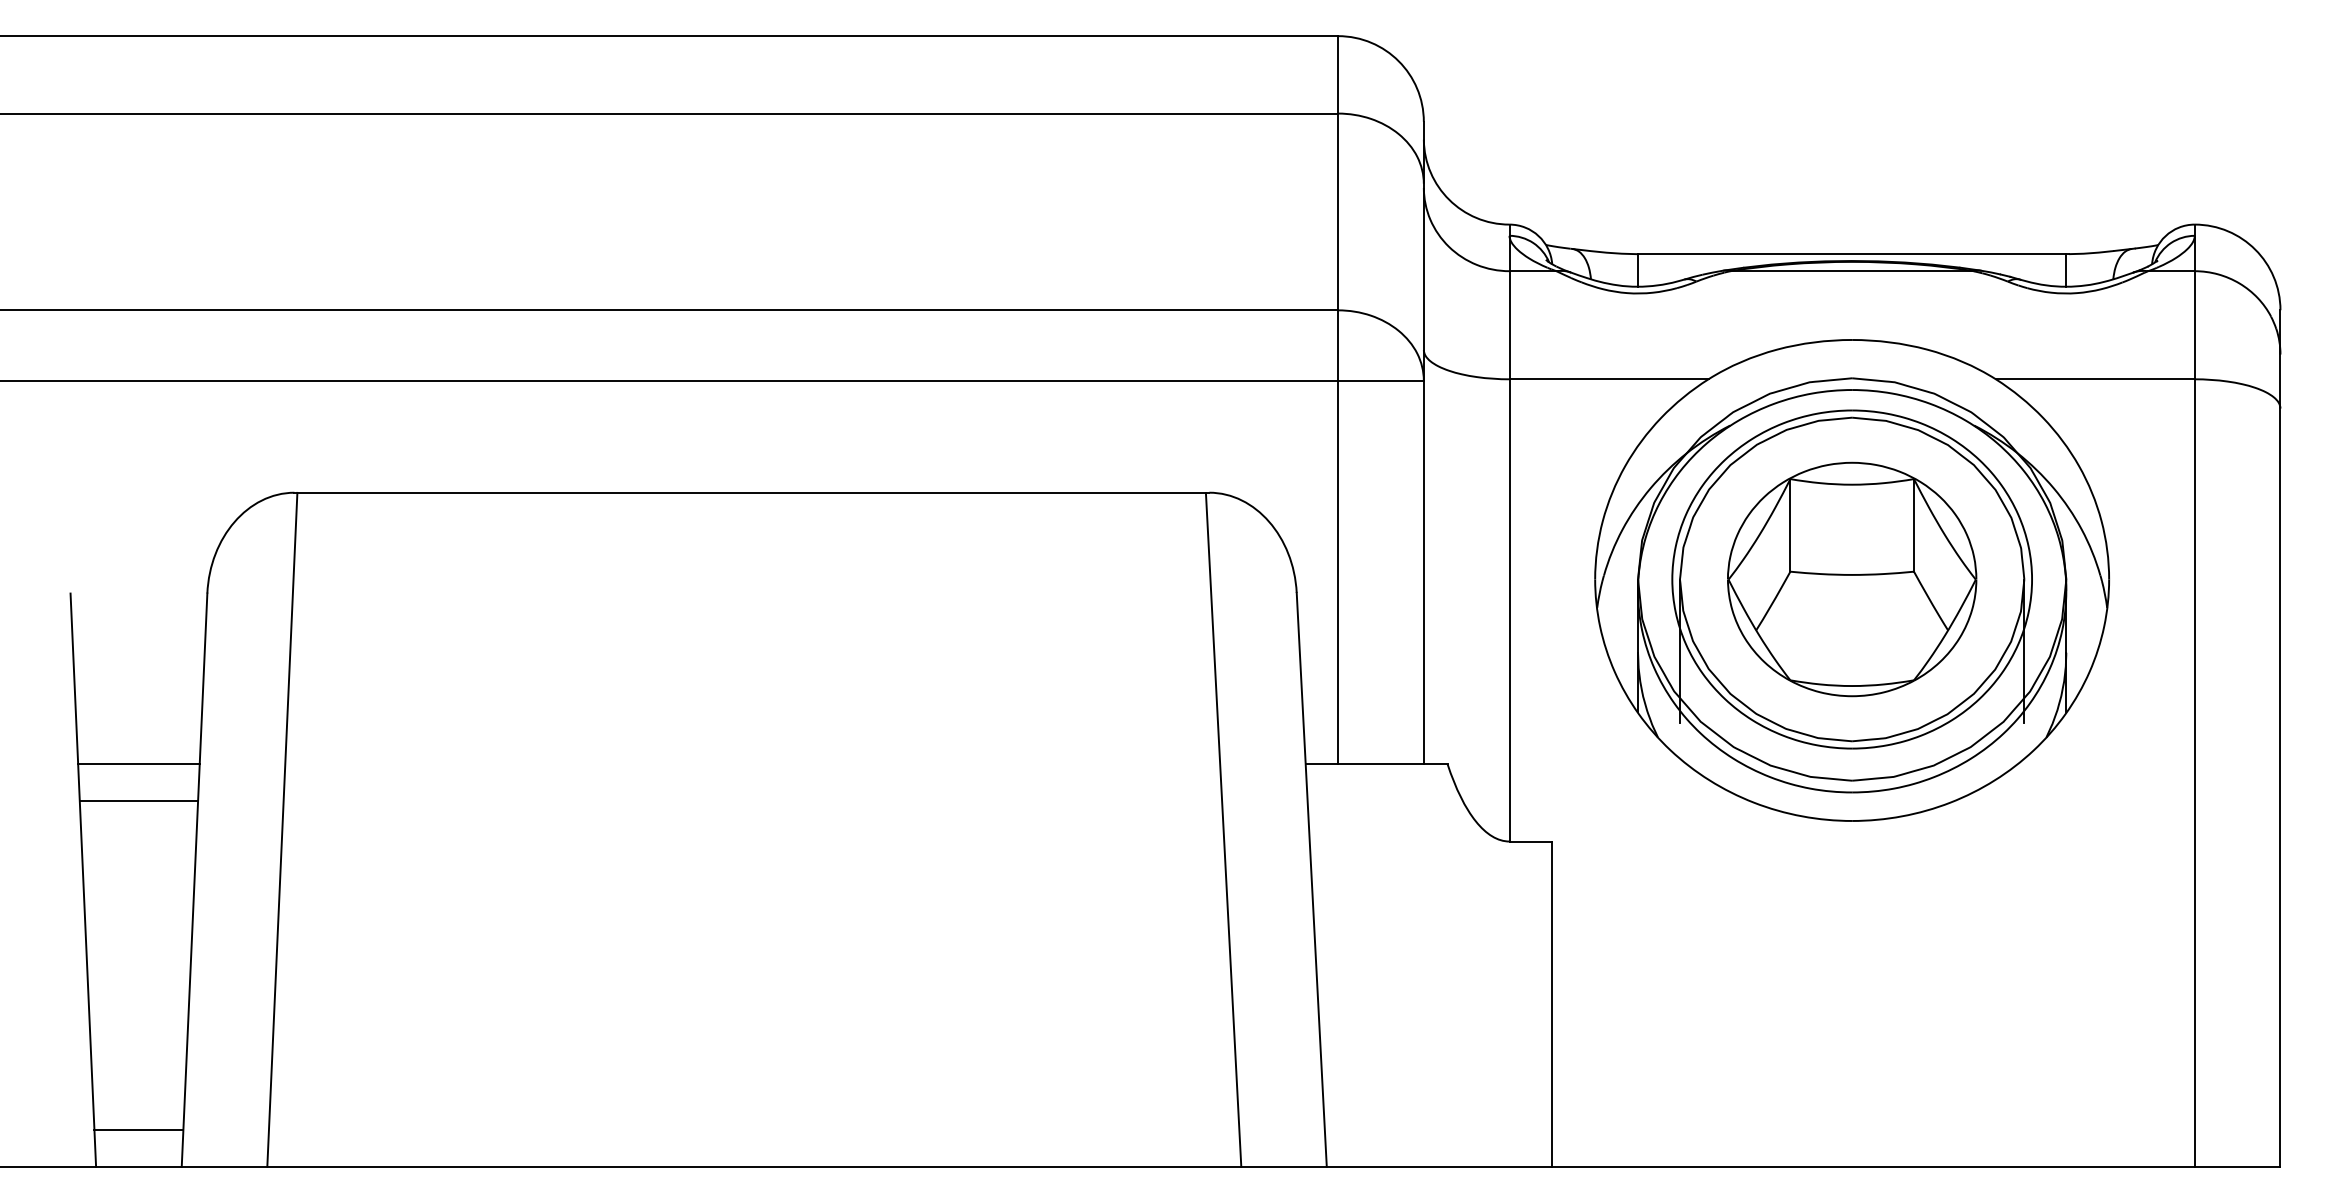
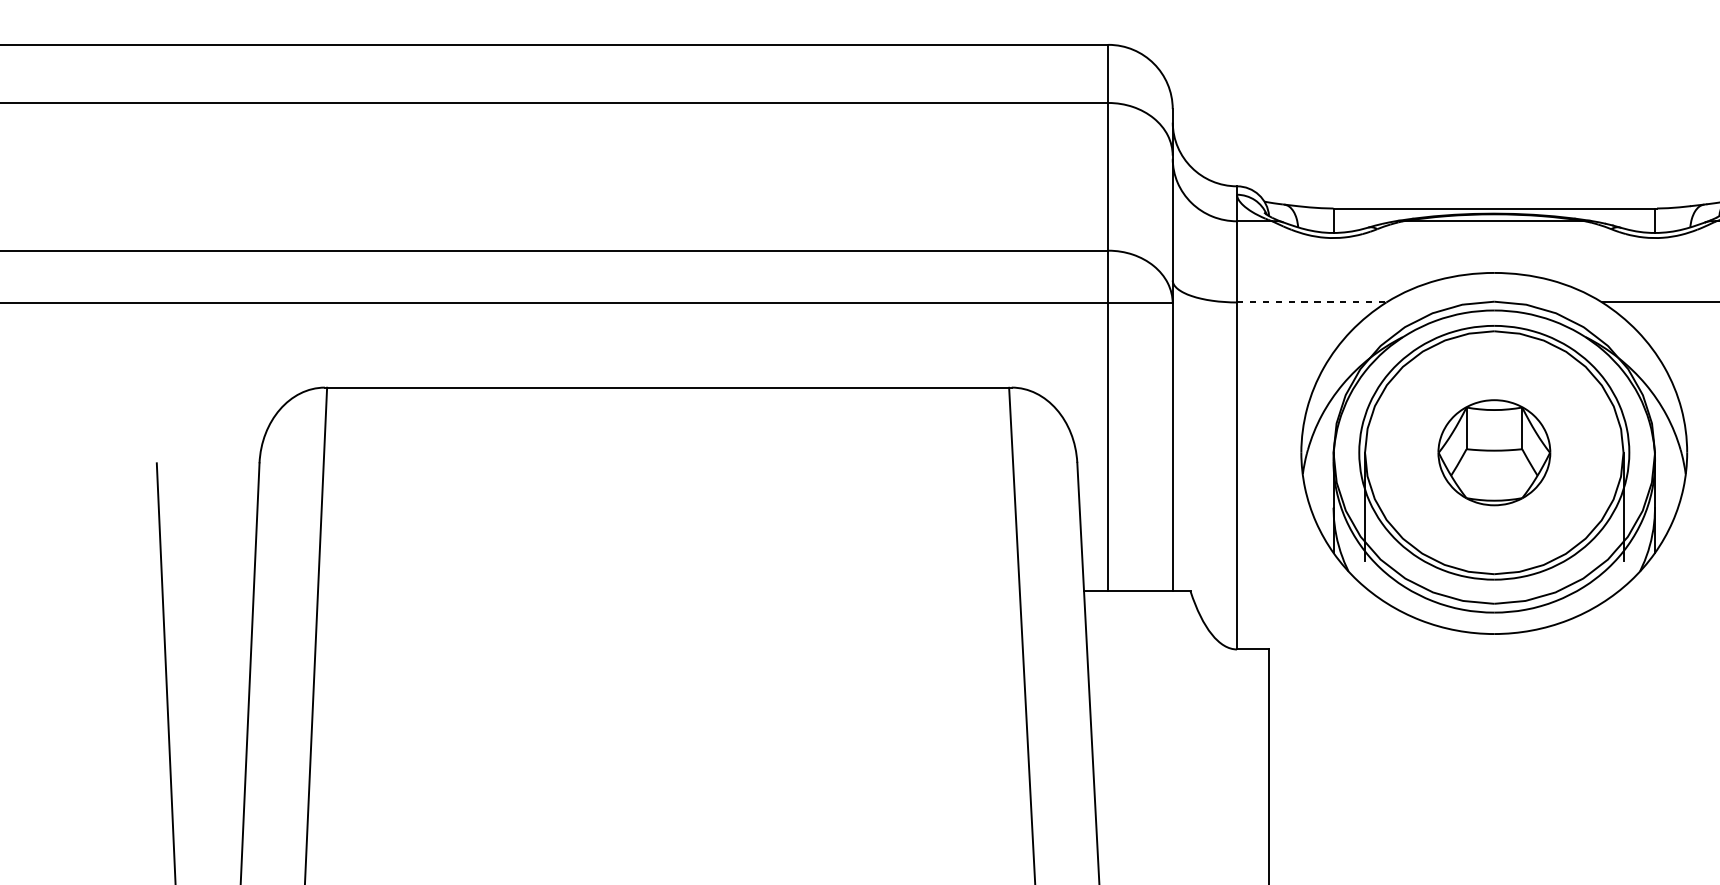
line: (1609, 379) -> (1312, 302), solid -> dashed
part: (1852, 579) -> (1494, 452), size x0.6
line: (138, 764) -> (207, 591), removed
line: (138, 800) -> (207, 618), removed
line: (138, 1130) -> (207, 866), removed

